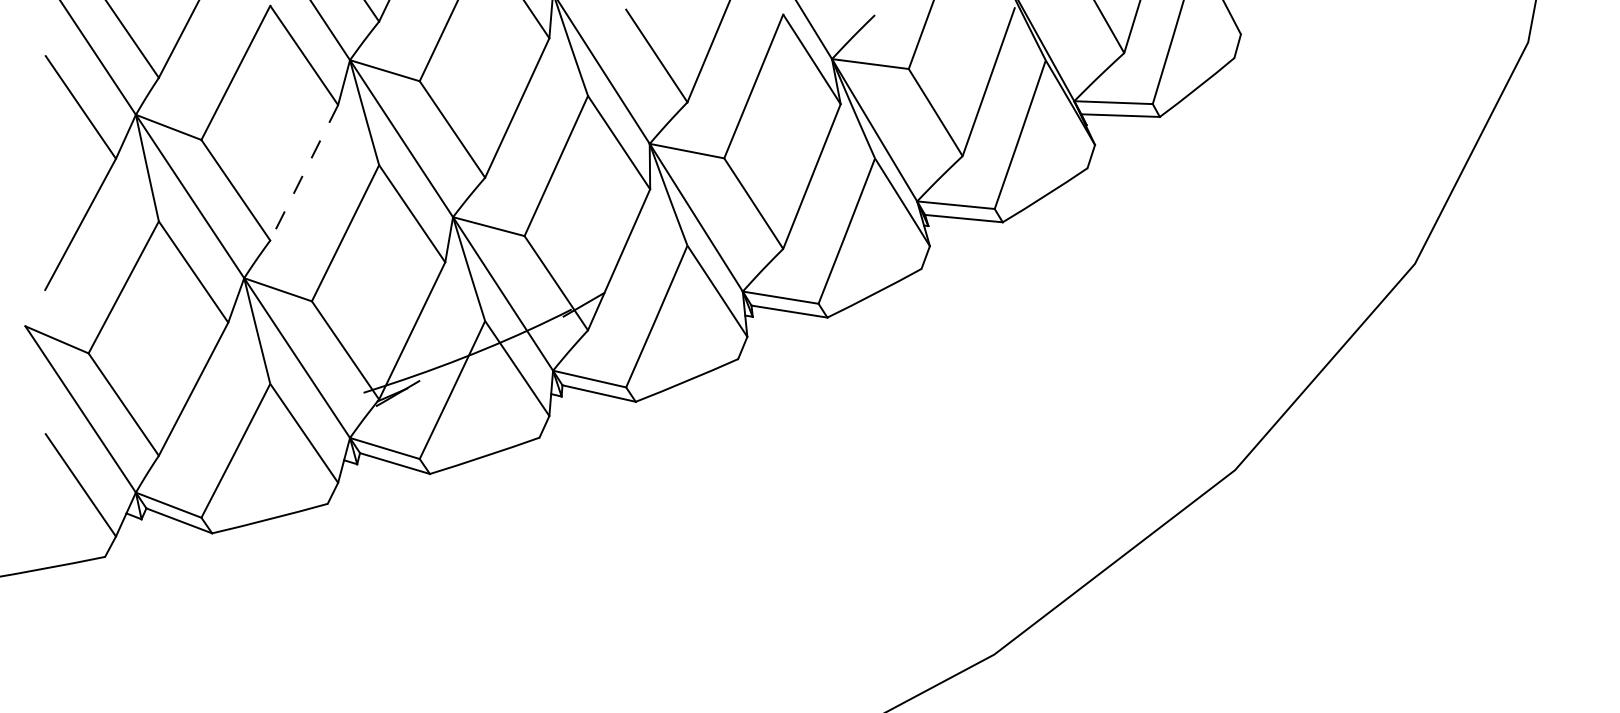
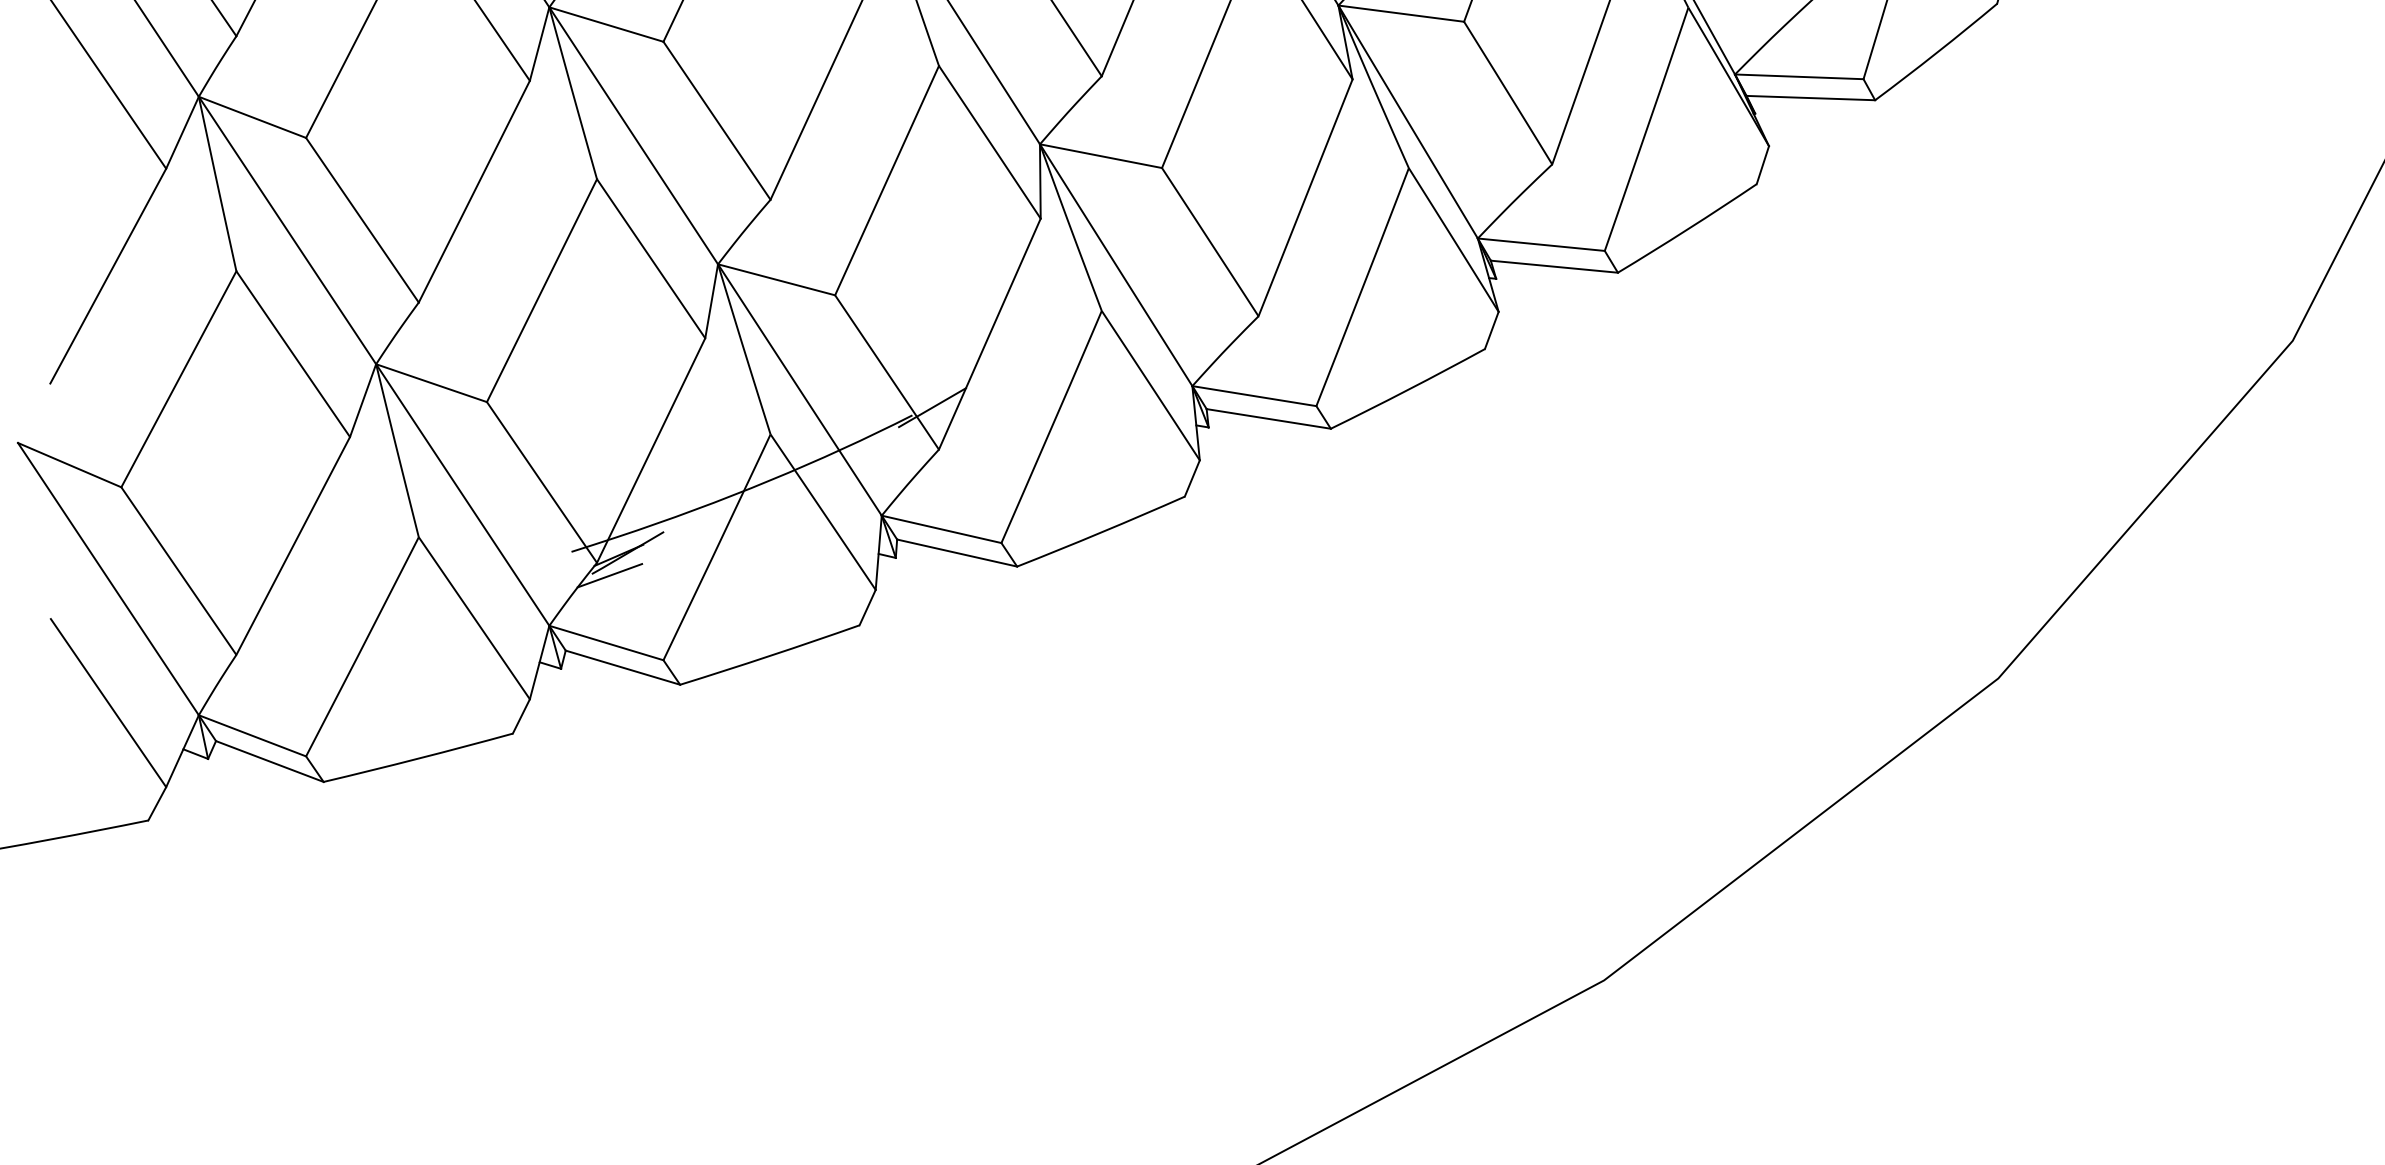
line: (304, 172) -> (474, 191), dashed -> solid
line: (386, 407) -> (609, 575), added

